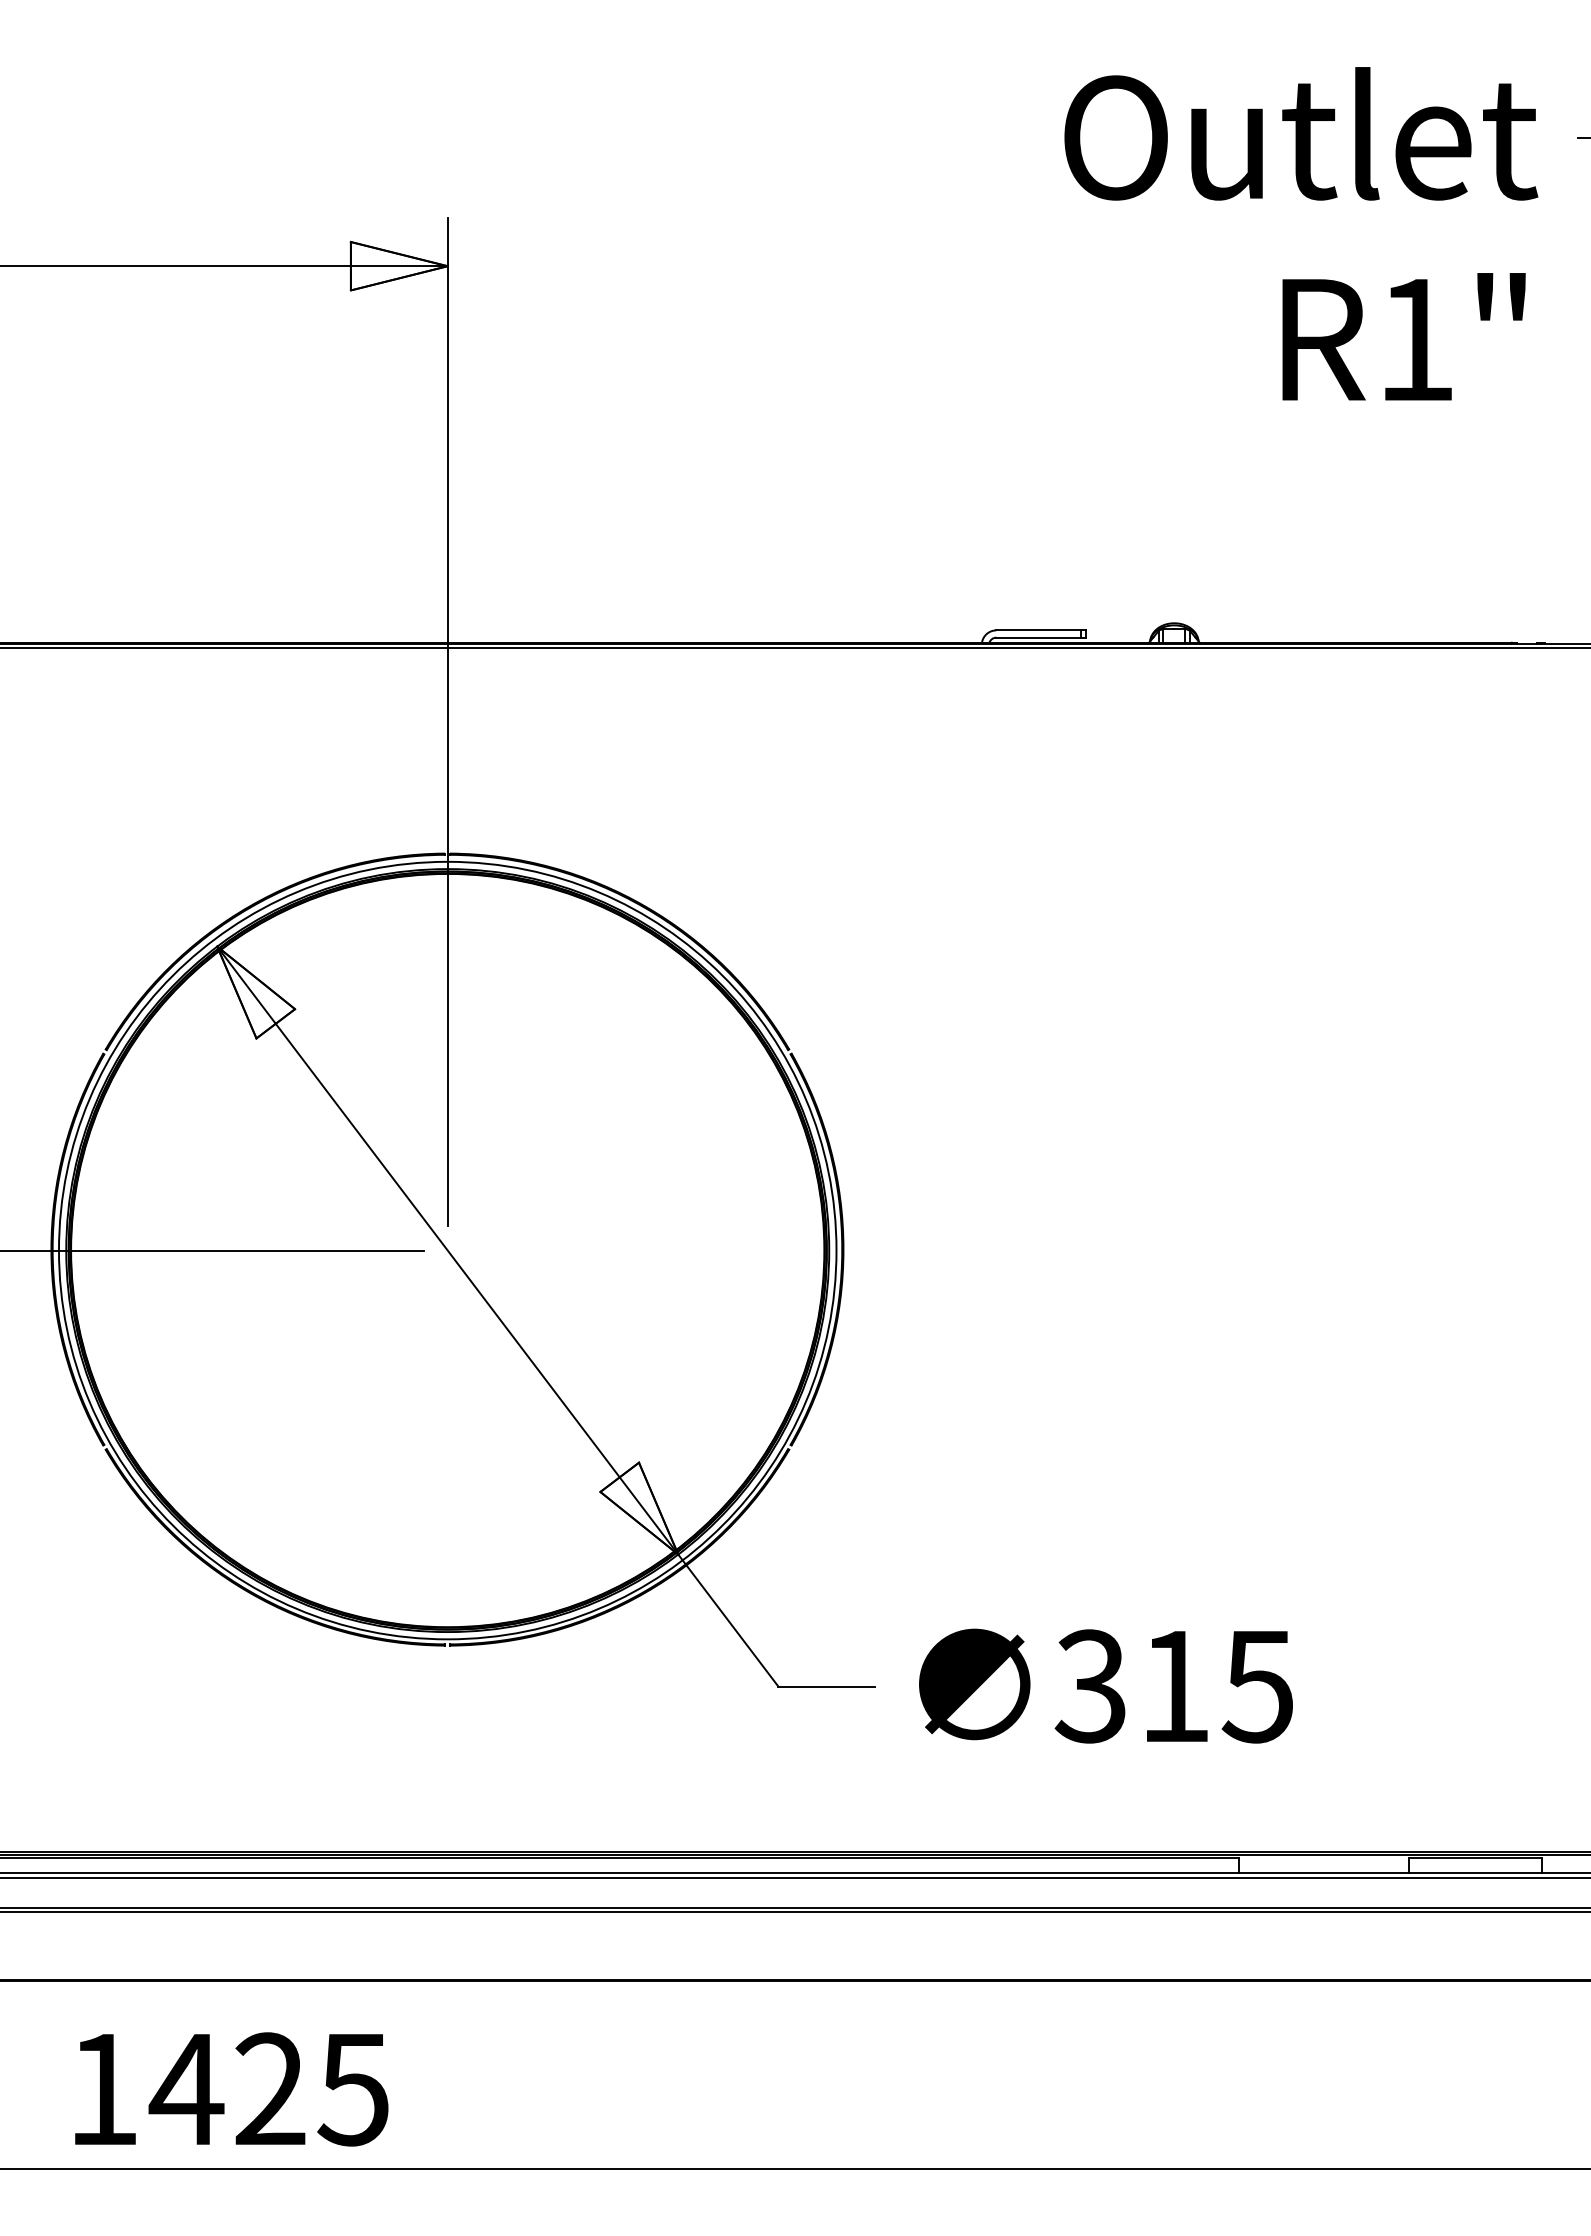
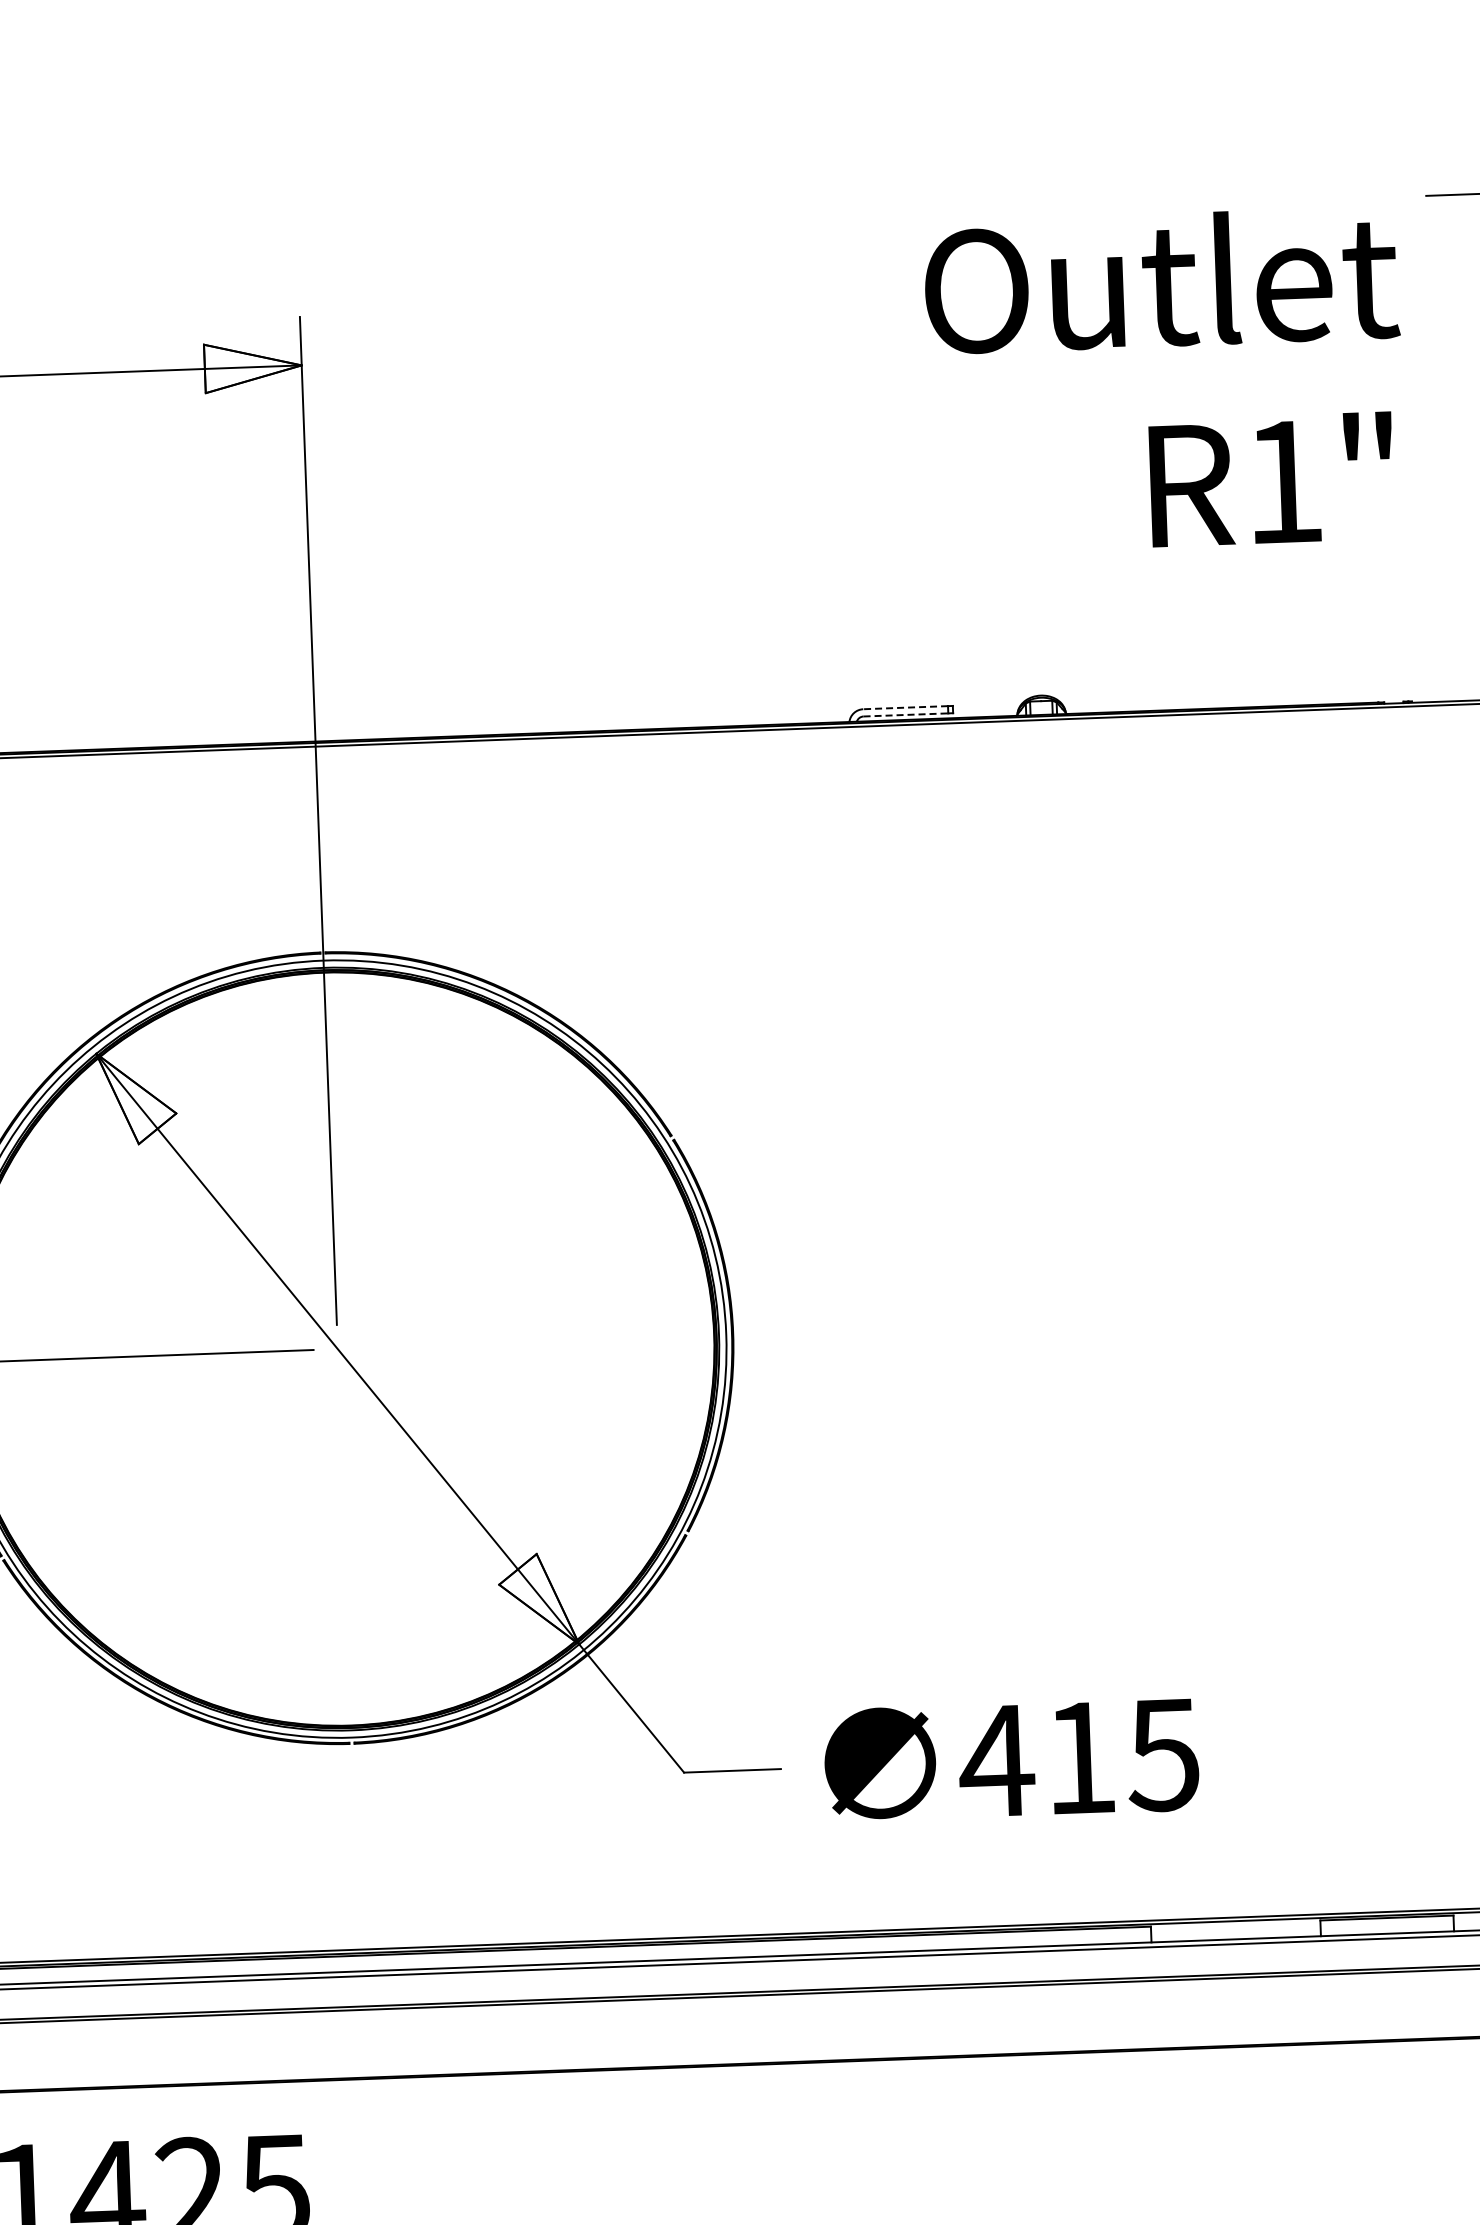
text: (1301, 233) -> (1165, 380), moved
line: (1038, 630) -> (905, 707), solid -> dashed
line: (1039, 637) -> (906, 714), solid -> dashed
text: (1090, 1686) -> (996, 1761), 315 -> 415

